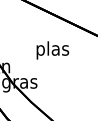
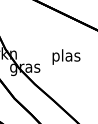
text: (52, 49) -> (66, 56), moved

